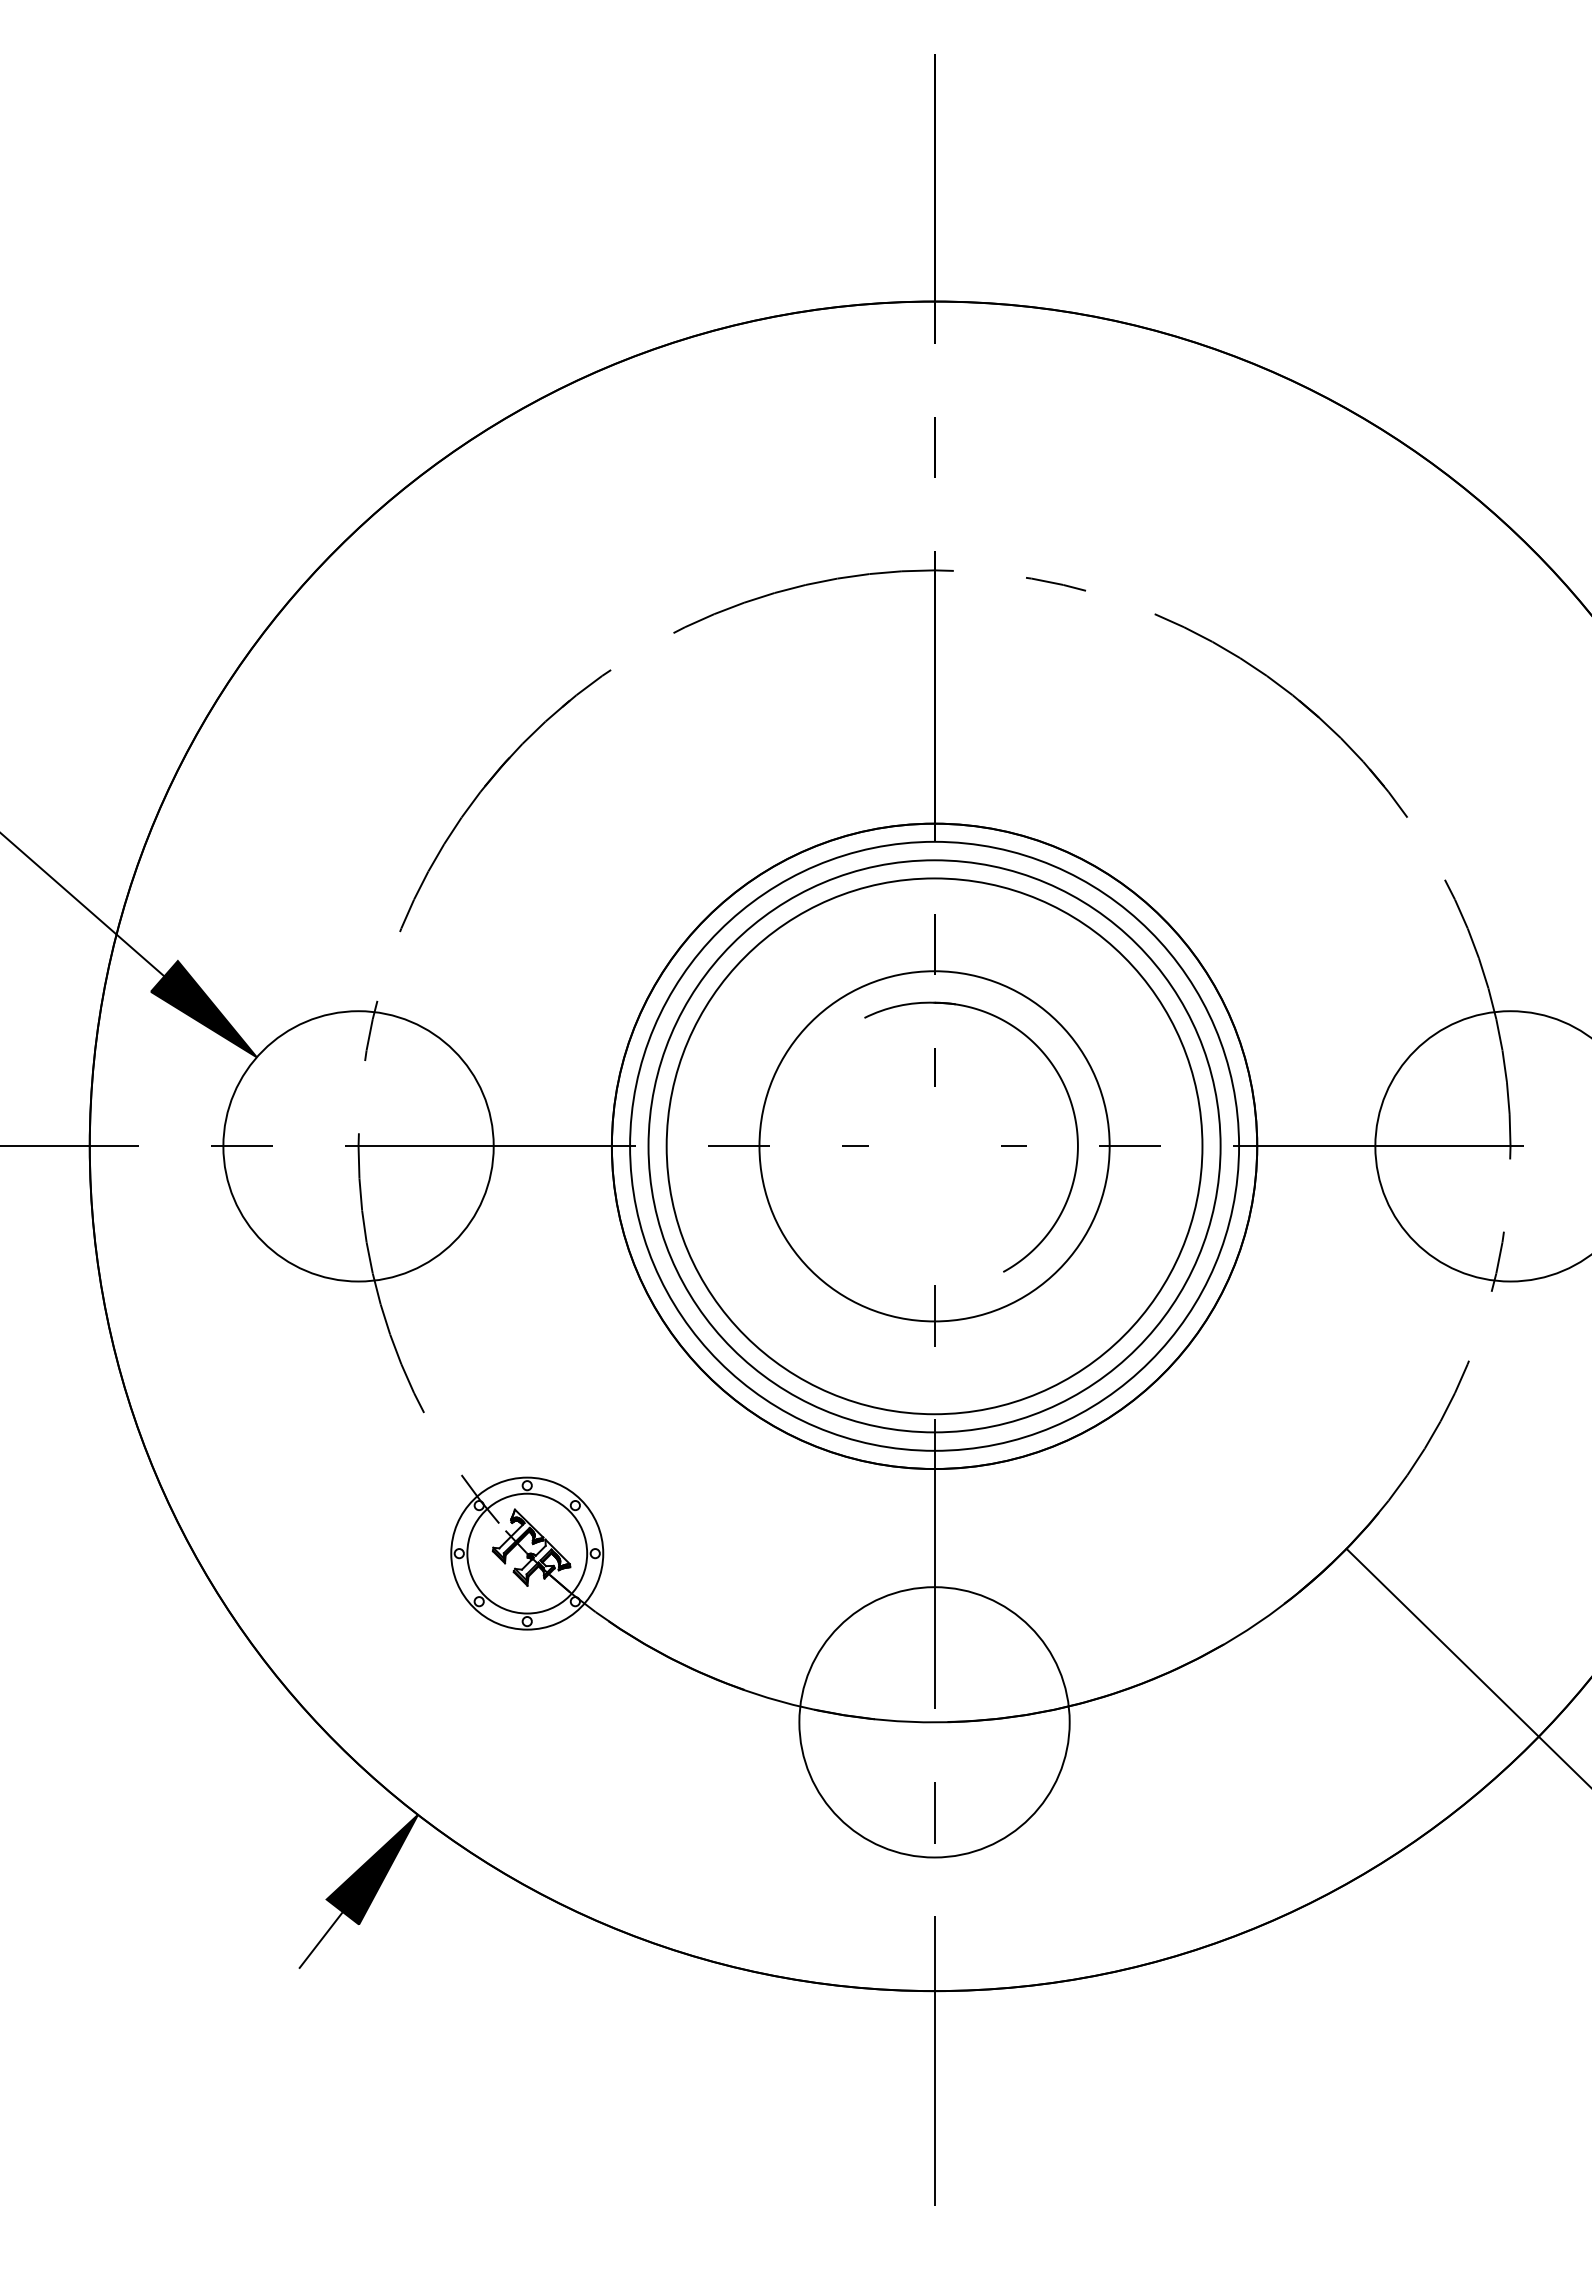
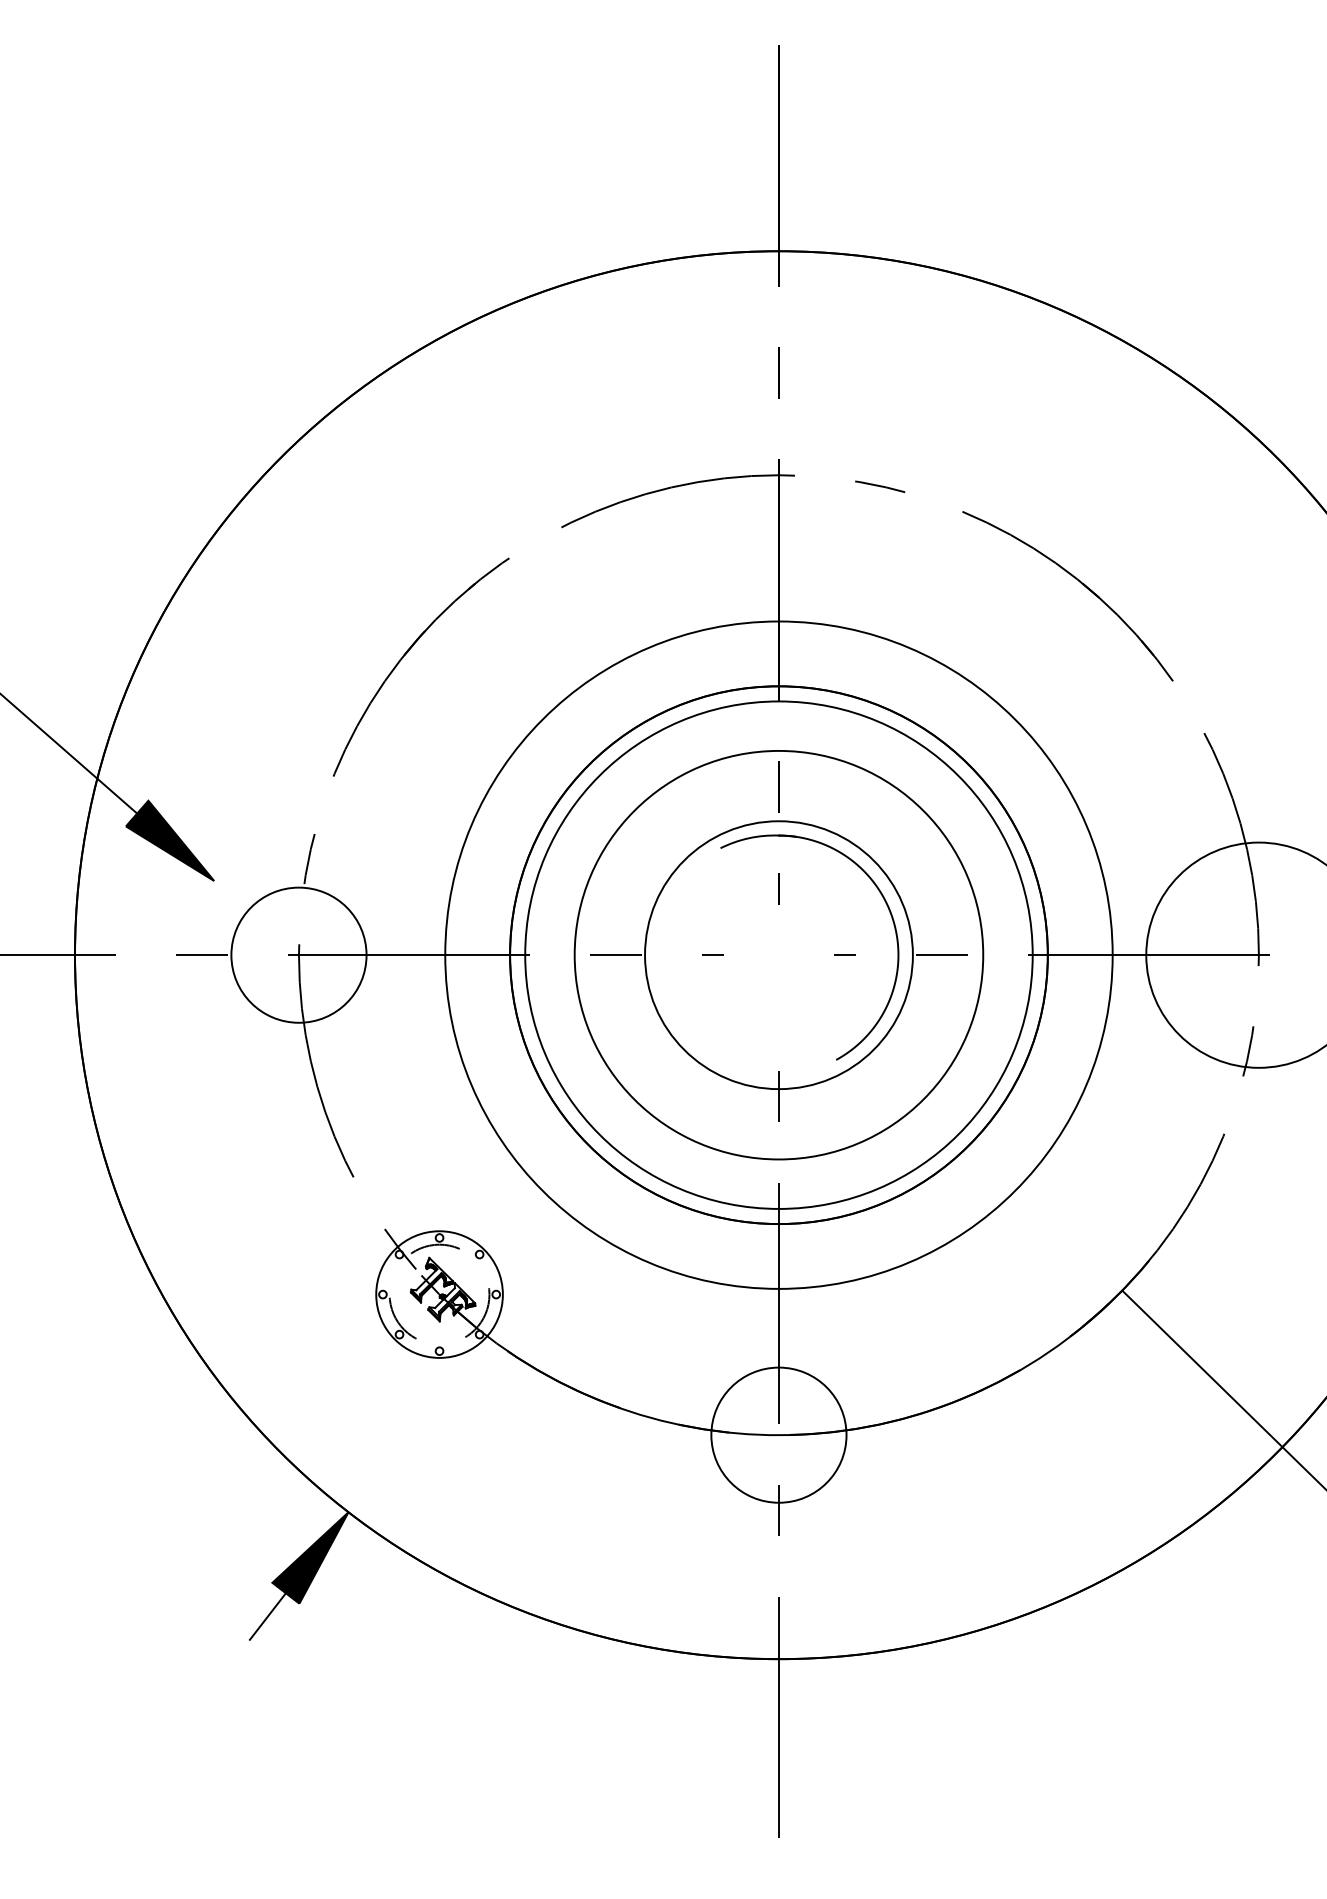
circle: (358, 1146) -> (298, 955), size x0.6
circle: (934, 1146) -> (778, 955), size x0.6
circle: (934, 1146) -> (778, 955), size x1.4
circle: (934, 1146) -> (778, 955), size x1.4
circle: (527, 1553) -> (439, 1294), solid -> dashed
circle: (934, 1722) -> (778, 1435), size x0.6

